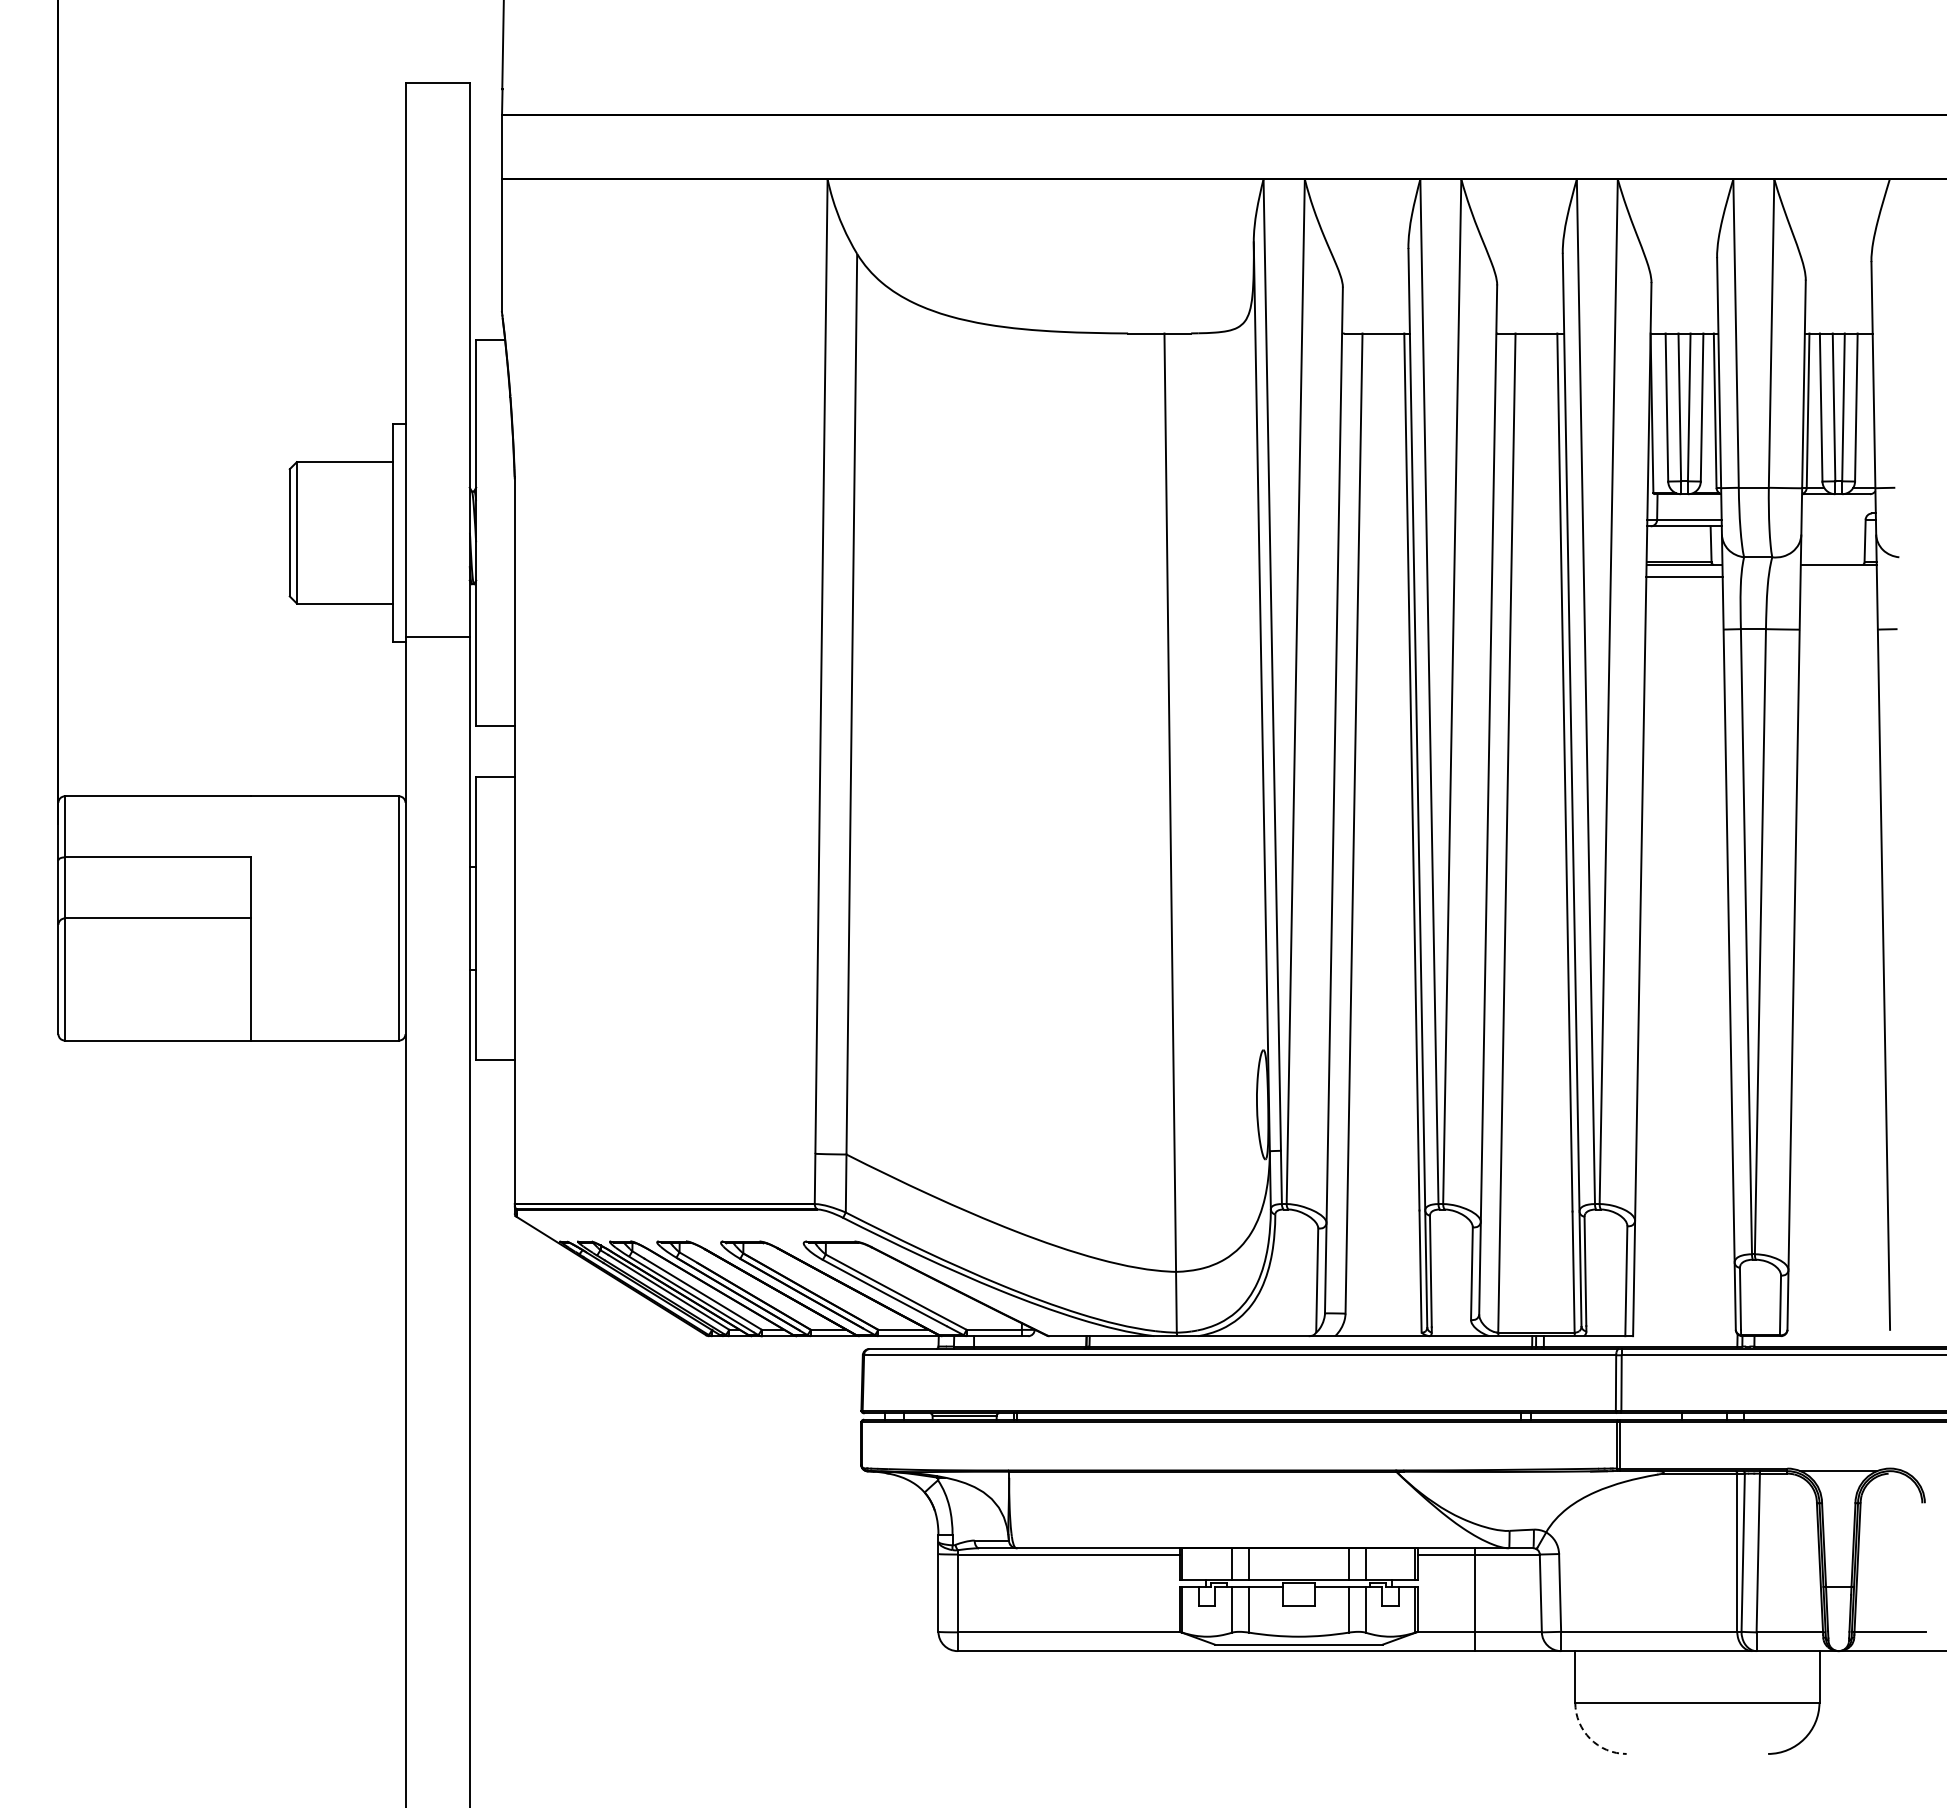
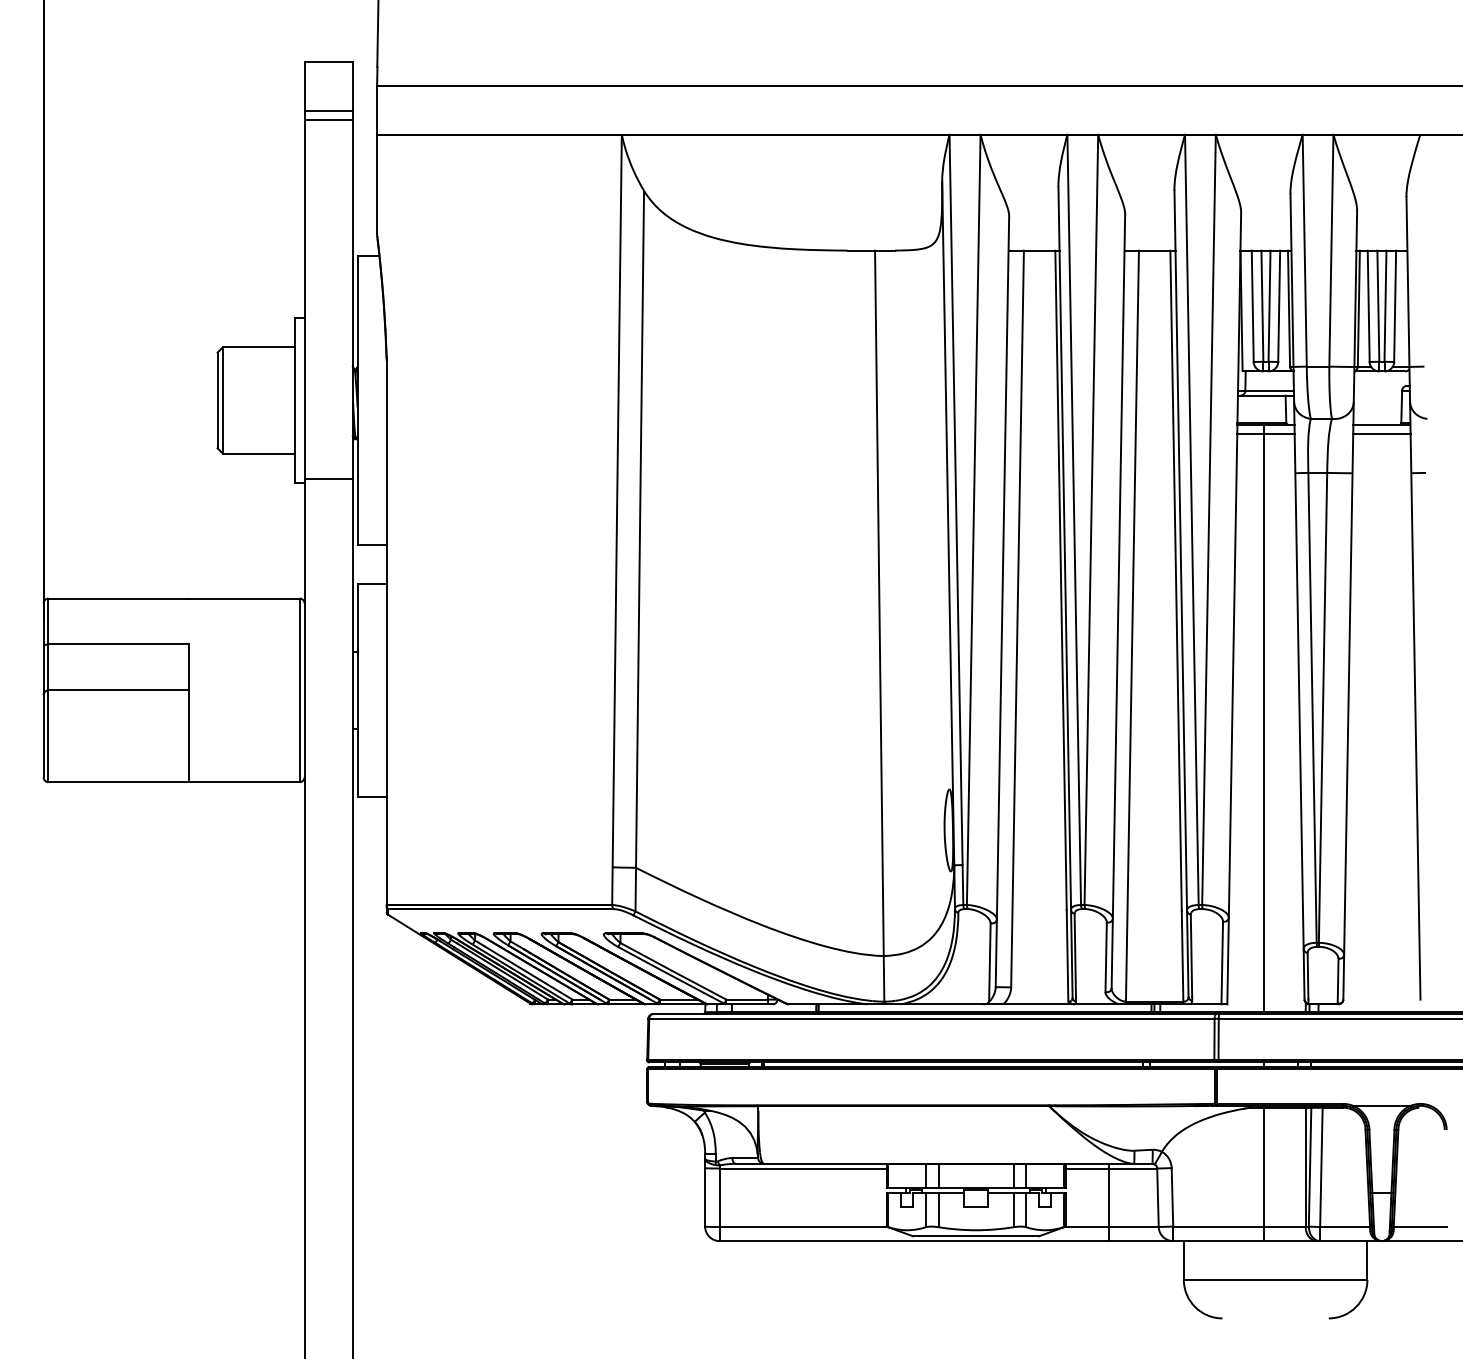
line: (437, 147) -> (328, 110), added
line: (437, 159) -> (328, 119), added
line: (1838, 577) -> (1381, 434), added
line: (1682, 955) -> (1264, 718), added
line: (1682, 1561) -> (1264, 1173), added
arc: (1590, 1738) -> (1195, 1306), dashed -> solid

